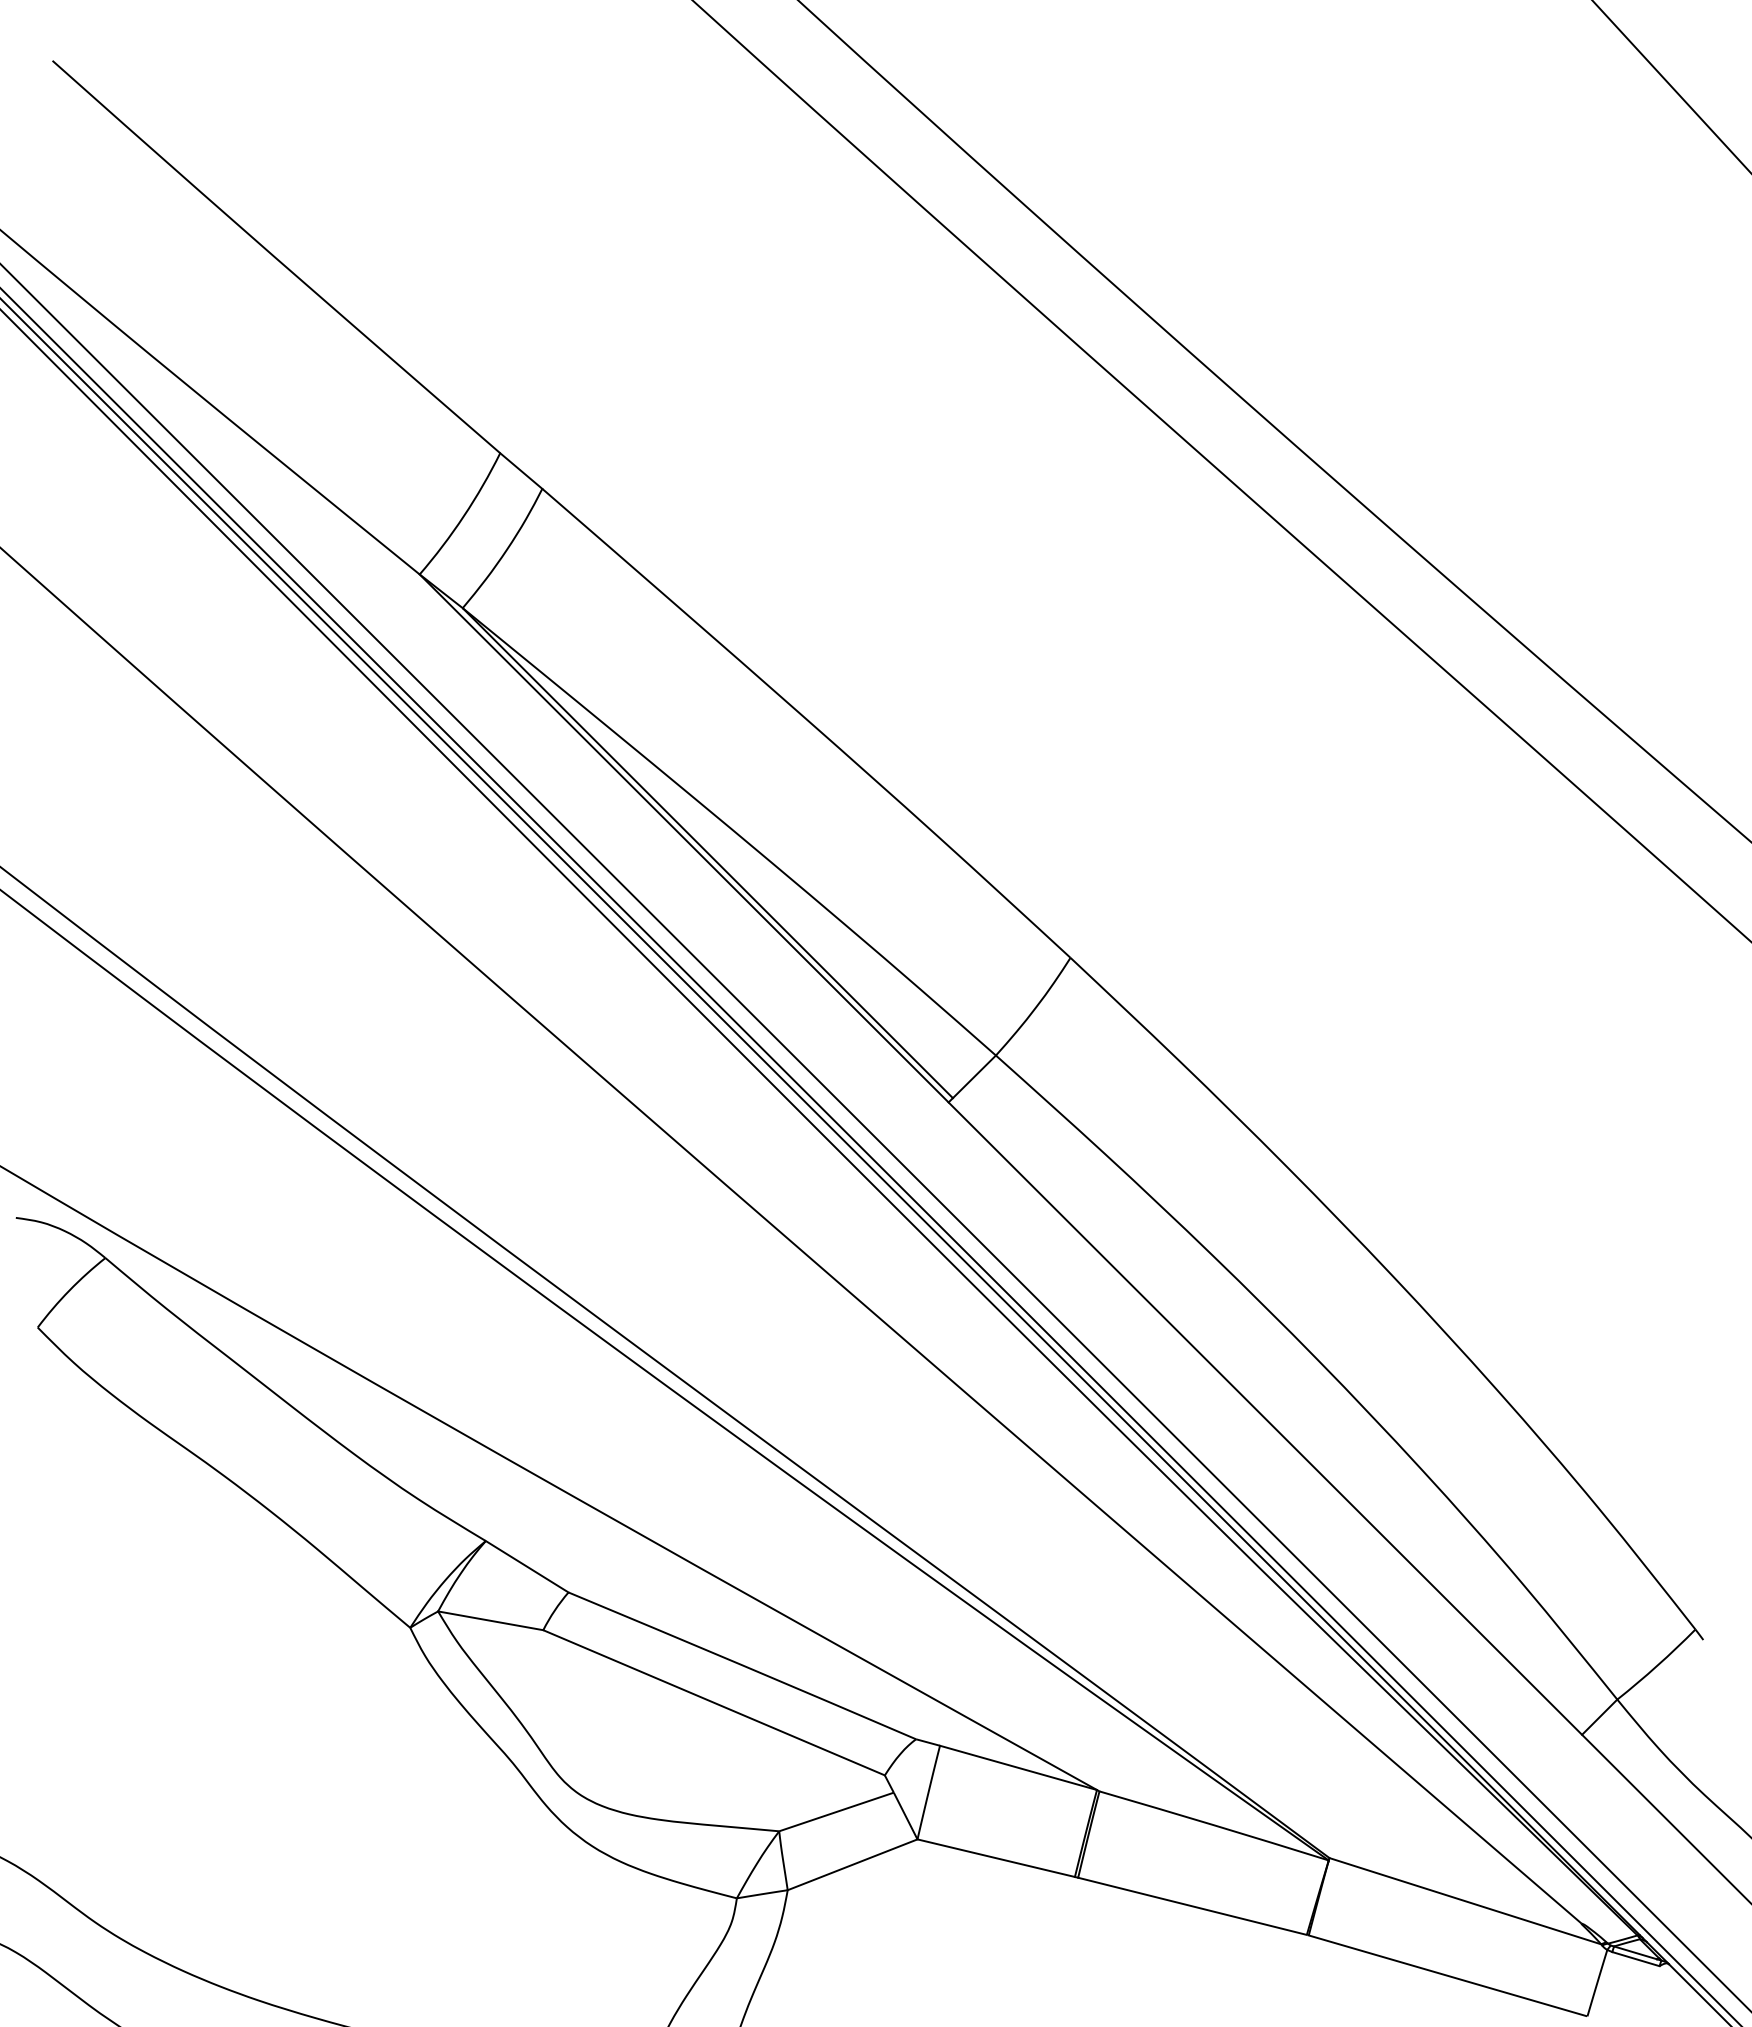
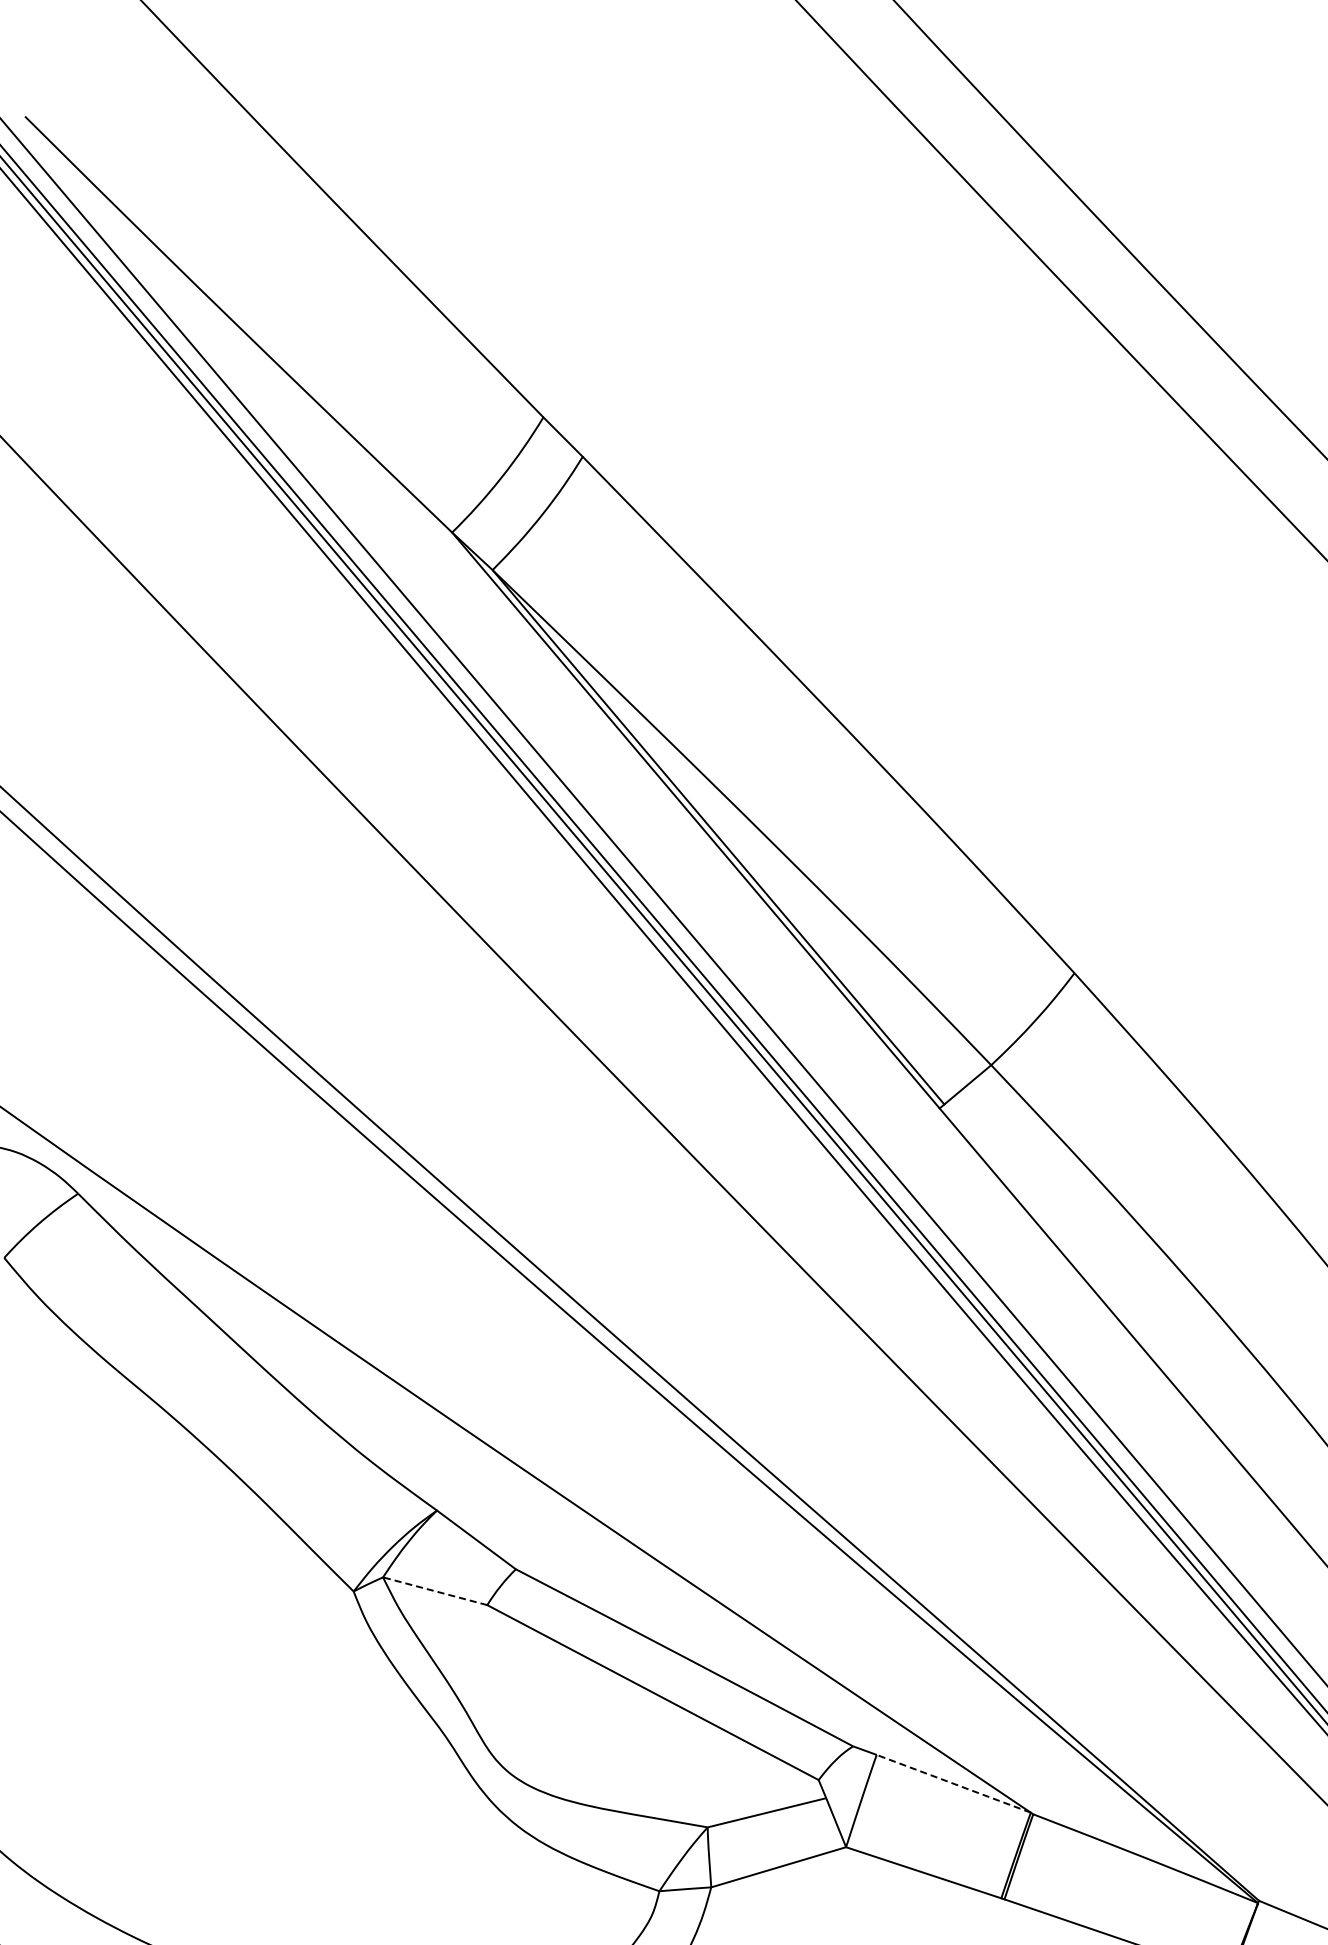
line: (490, 1620) -> (435, 1590), solid -> dashed
line: (1018, 1767) -> (953, 1783), solid -> dashed

